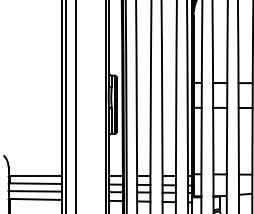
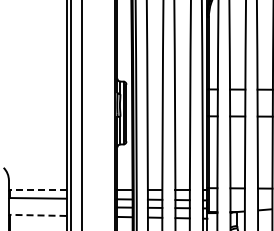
line: (34, 176) -> (37, 190), solid -> dashed
line: (34, 191) -> (37, 206), removed
line: (34, 199) -> (37, 215), solid -> dashed

